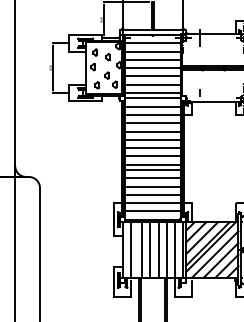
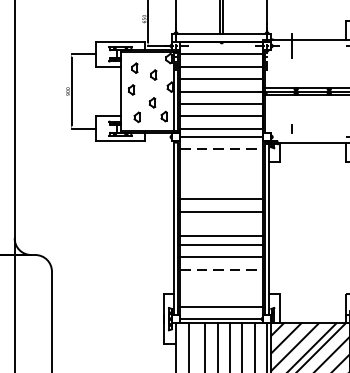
line: (152, 106) -> (220, 149), solid -> dashed
line: (152, 114) -> (220, 161), removed
line: (152, 123) -> (220, 174), removed
line: (152, 131) -> (220, 186), removed
line: (152, 156) -> (220, 224), removed
line: (152, 186) -> (220, 269), solid -> dashed
line: (152, 194) -> (220, 281), removed
line: (152, 203) -> (220, 294), removed

